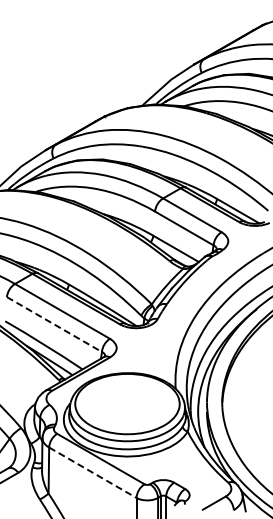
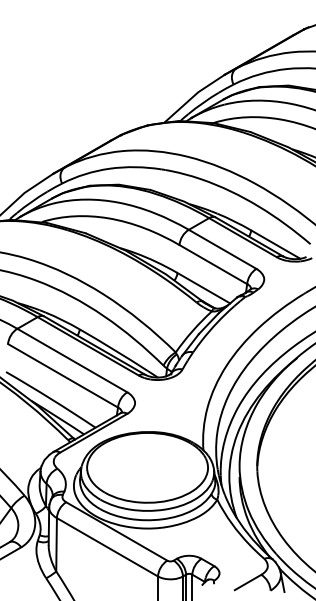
line: (54, 324) -> (63, 375), dashed -> solid
line: (93, 473) -> (108, 548), dashed -> solid

